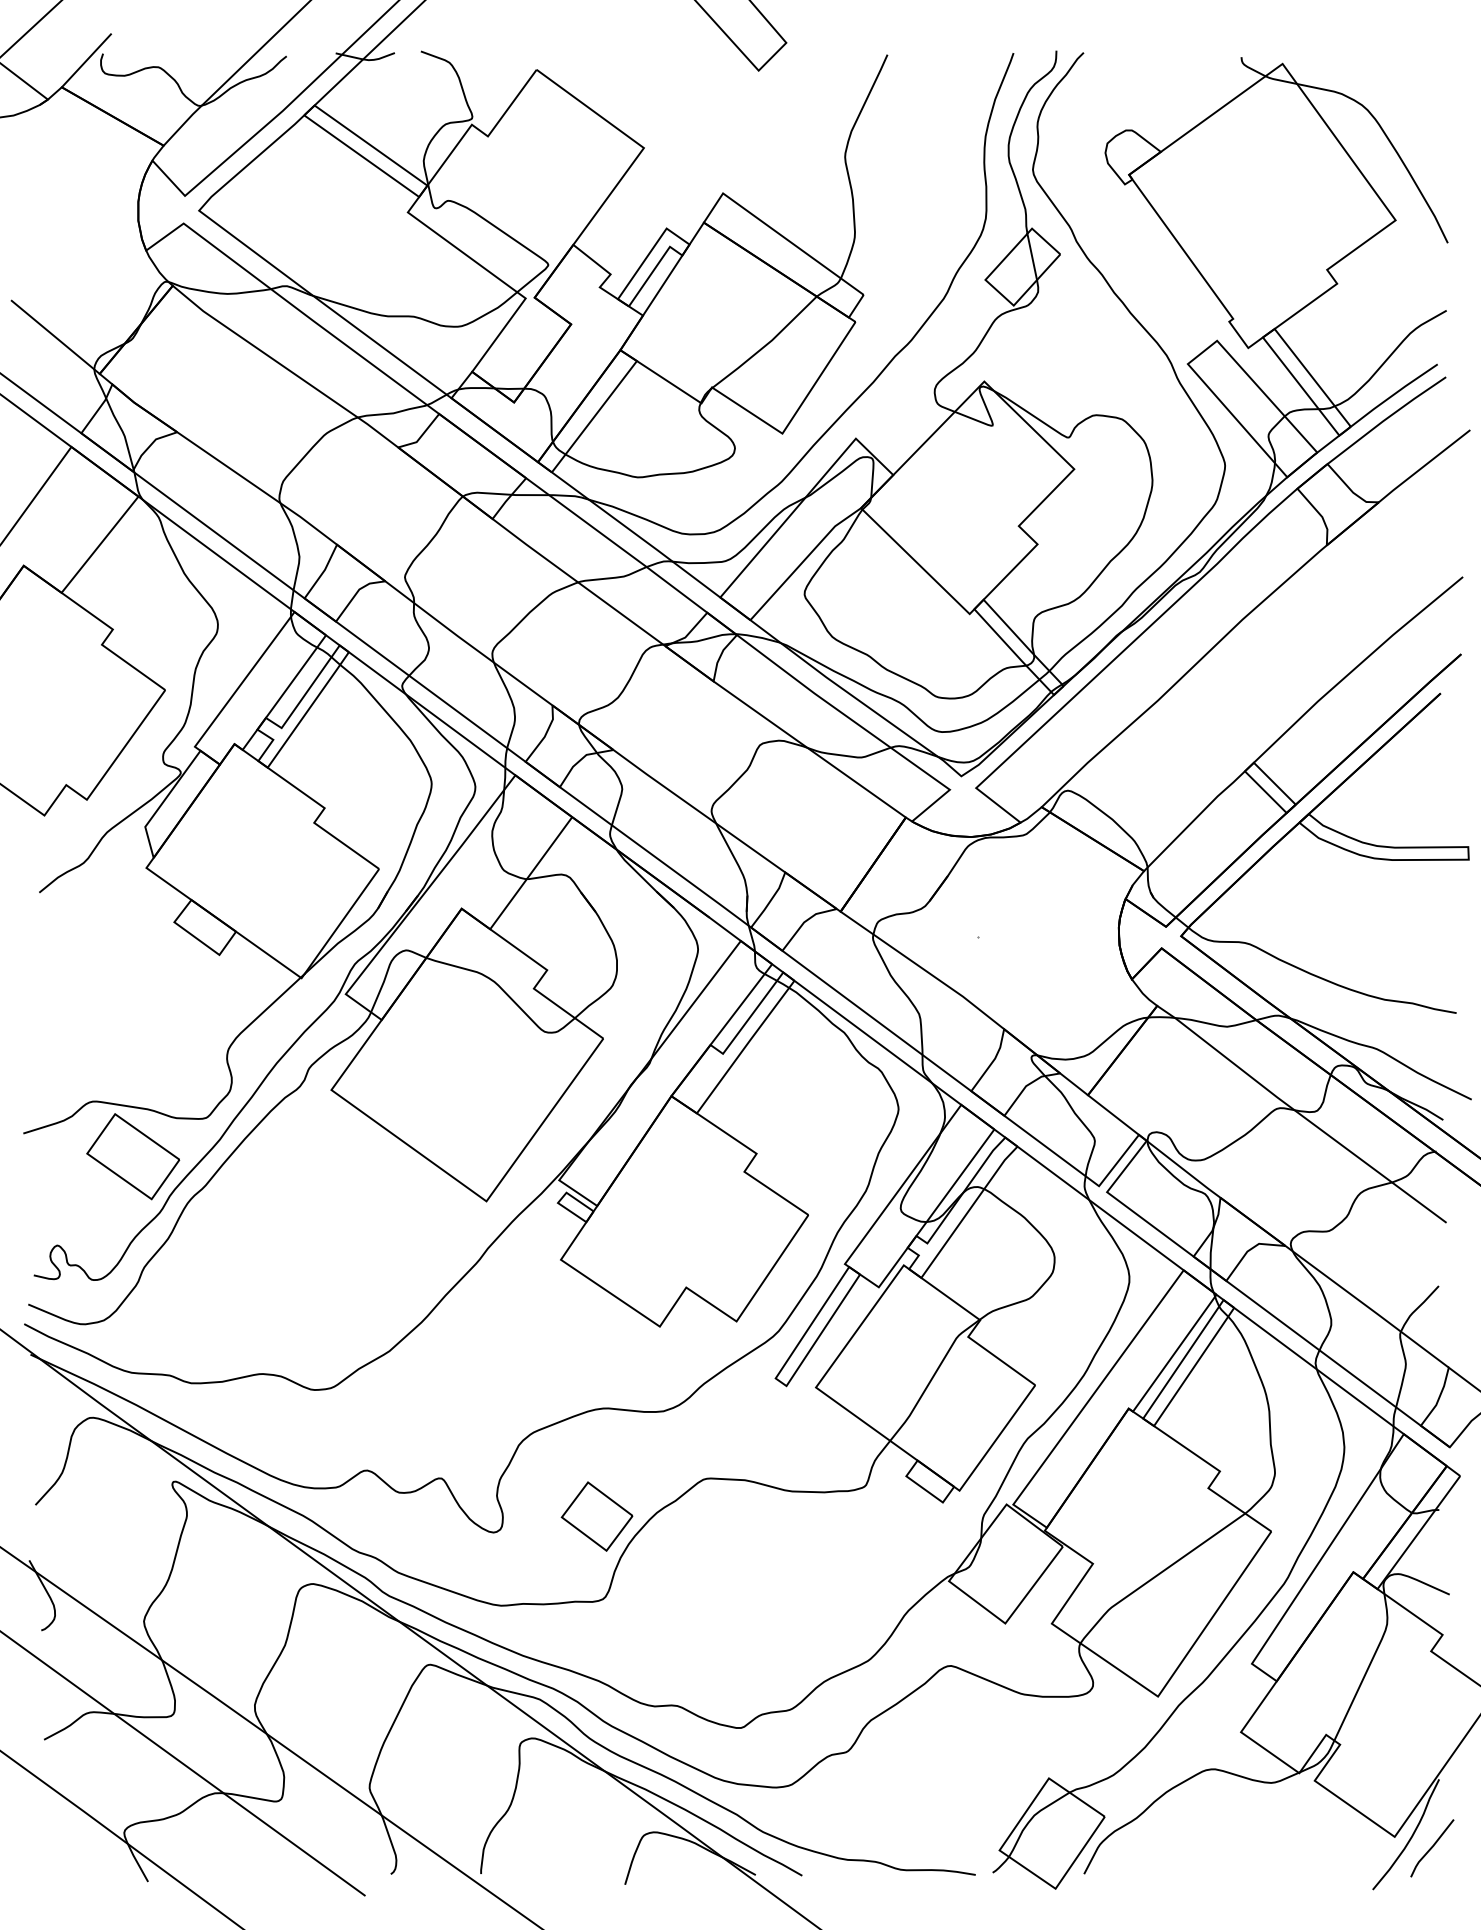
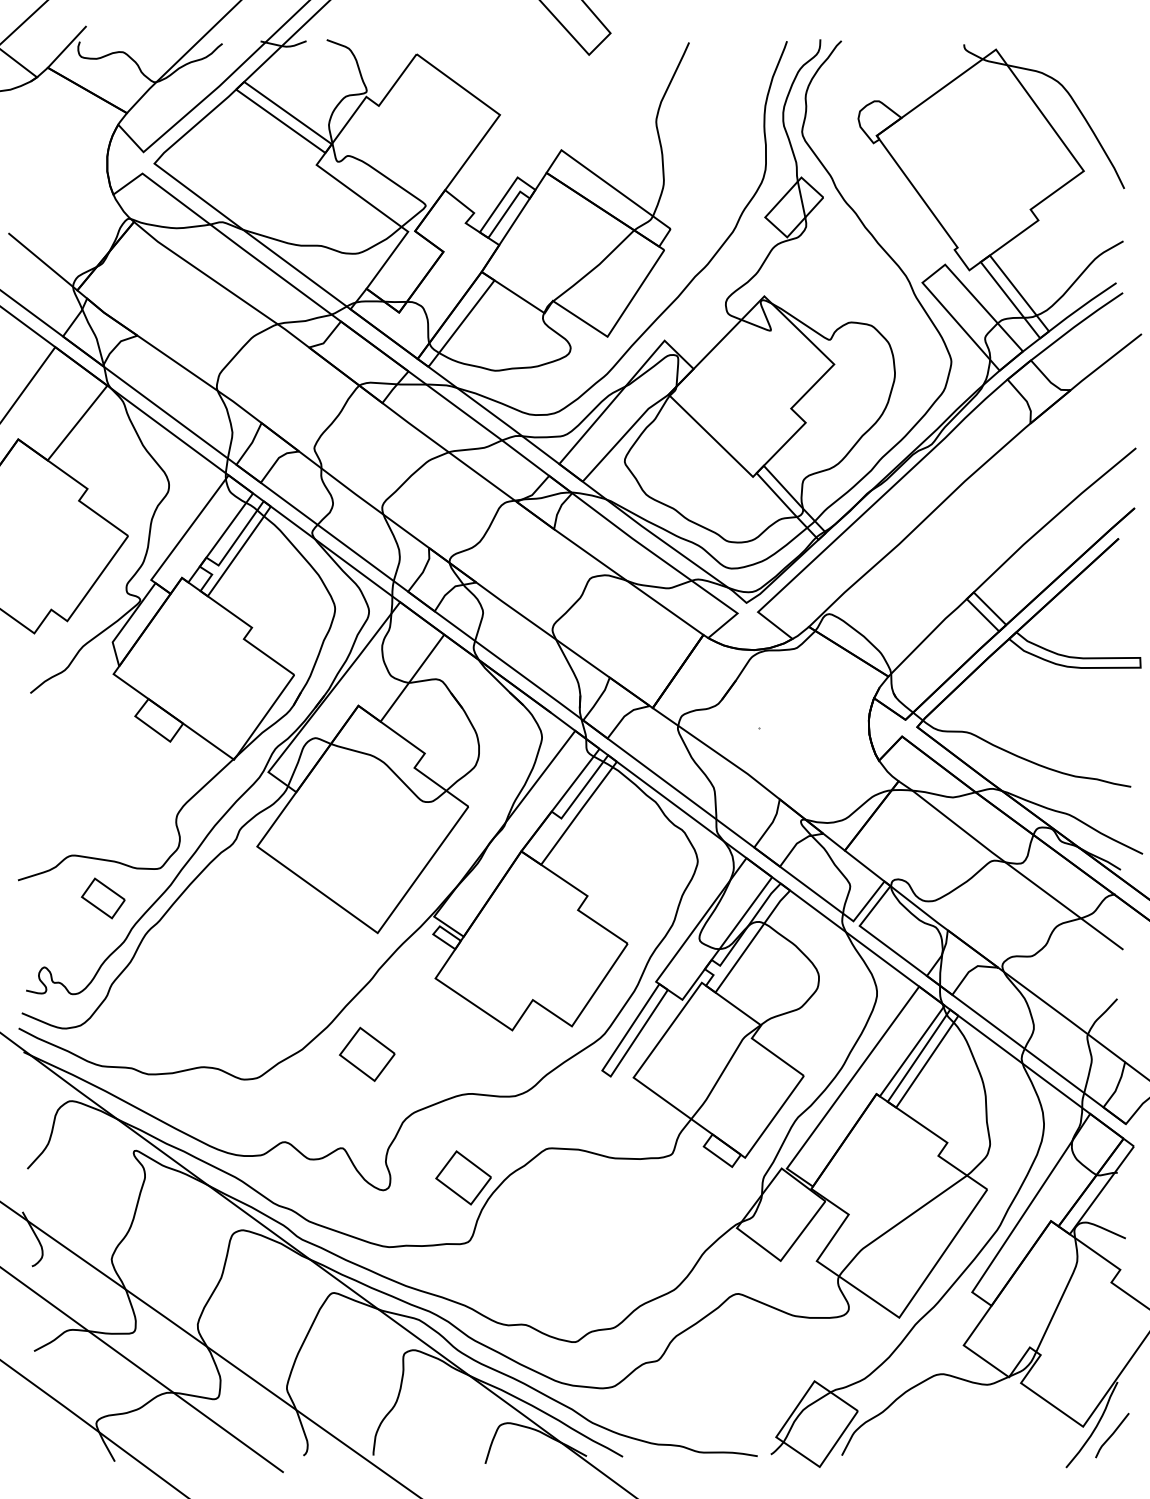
part: (133, 1156) -> (103, 898), size x0.6
part: (472, 1357) -> (366, 1054), added

